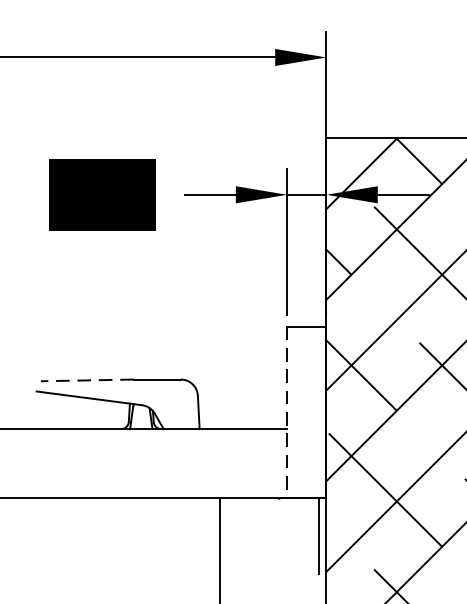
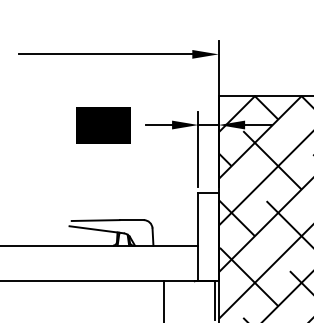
line: (87, 380) -> (95, 220), dashed -> solid
line: (287, 411) -> (198, 236), dashed -> solid

